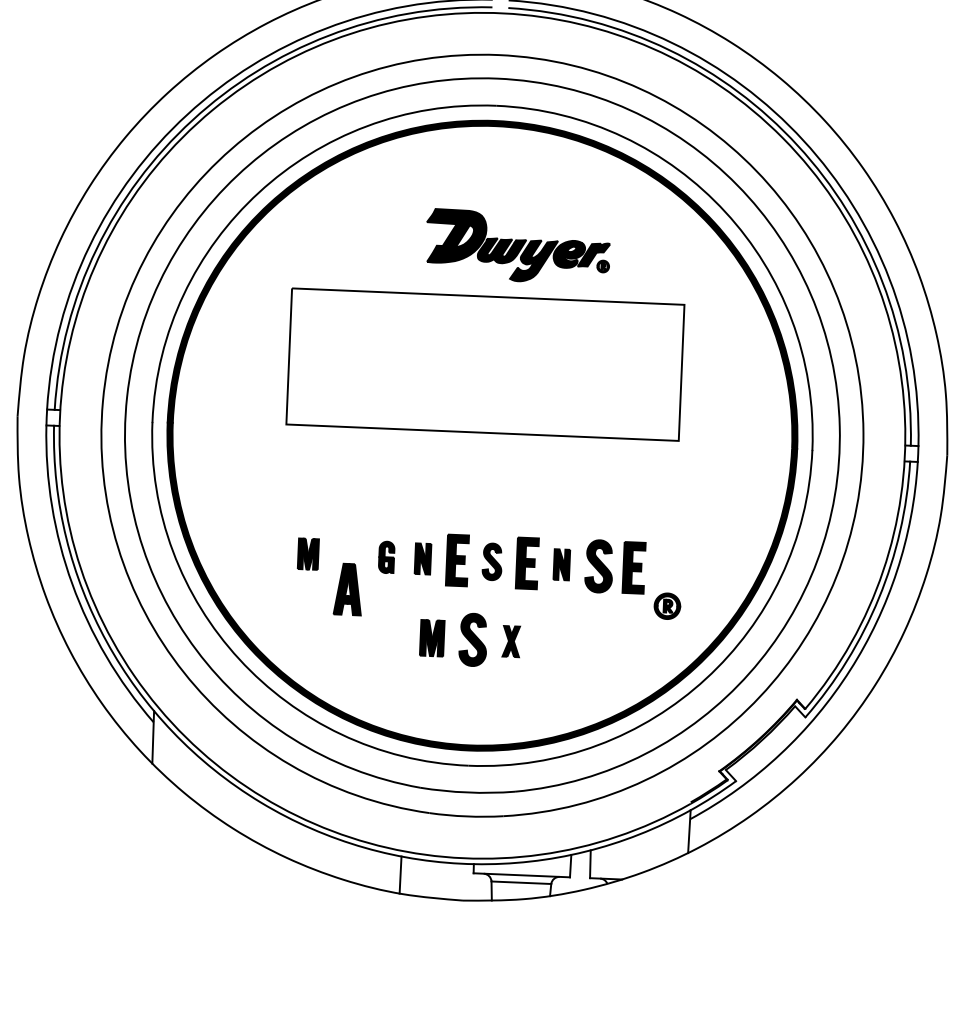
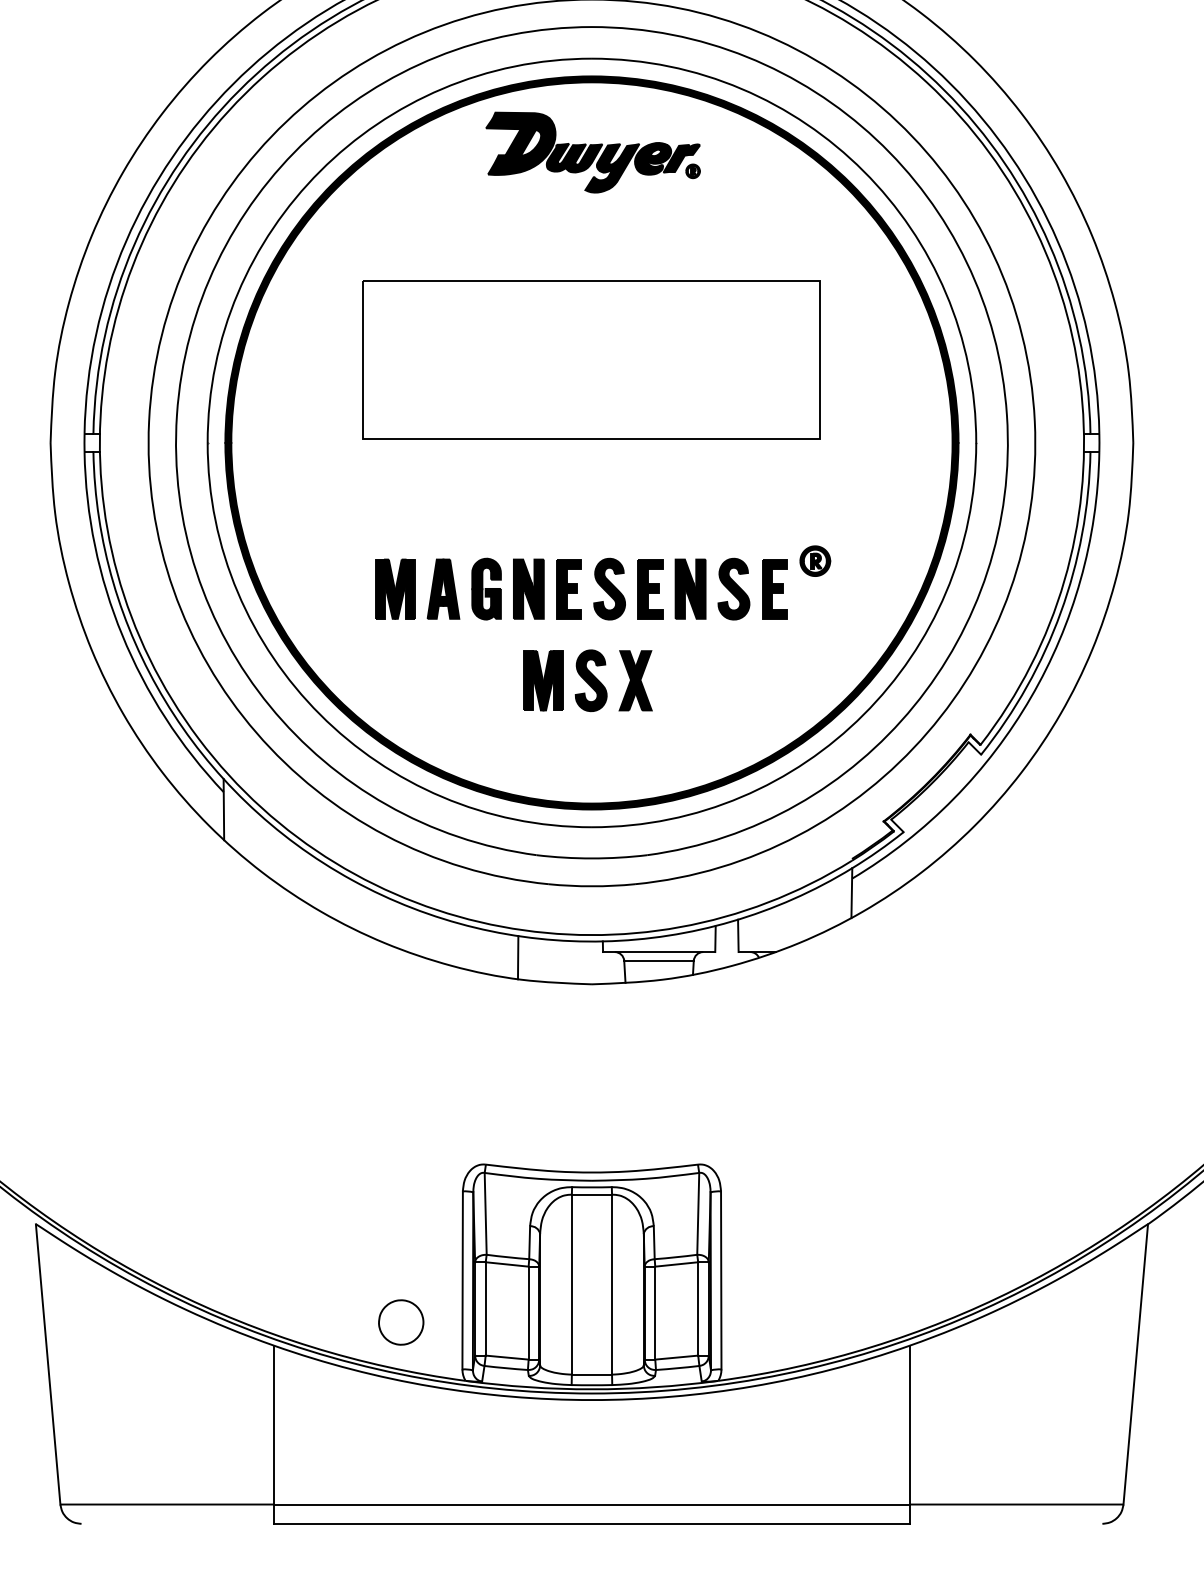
part: (517, 246) -> (592, 152), moved
part: (308, 553) -> (395, 588), size x1.67
part: (386, 556) -> (486, 588), size x1.67
part: (422, 558) -> (528, 588), size x1.67
part: (492, 561) -> (609, 588), size x1.43
part: (561, 564) -> (690, 588), size x1.67
part: (348, 588) -> (443, 588), moved
part: (667, 605) -> (815, 560), moved
part: (432, 637) -> (543, 680), size x1.43
part: (511, 641) -> (635, 680), size x1.67

